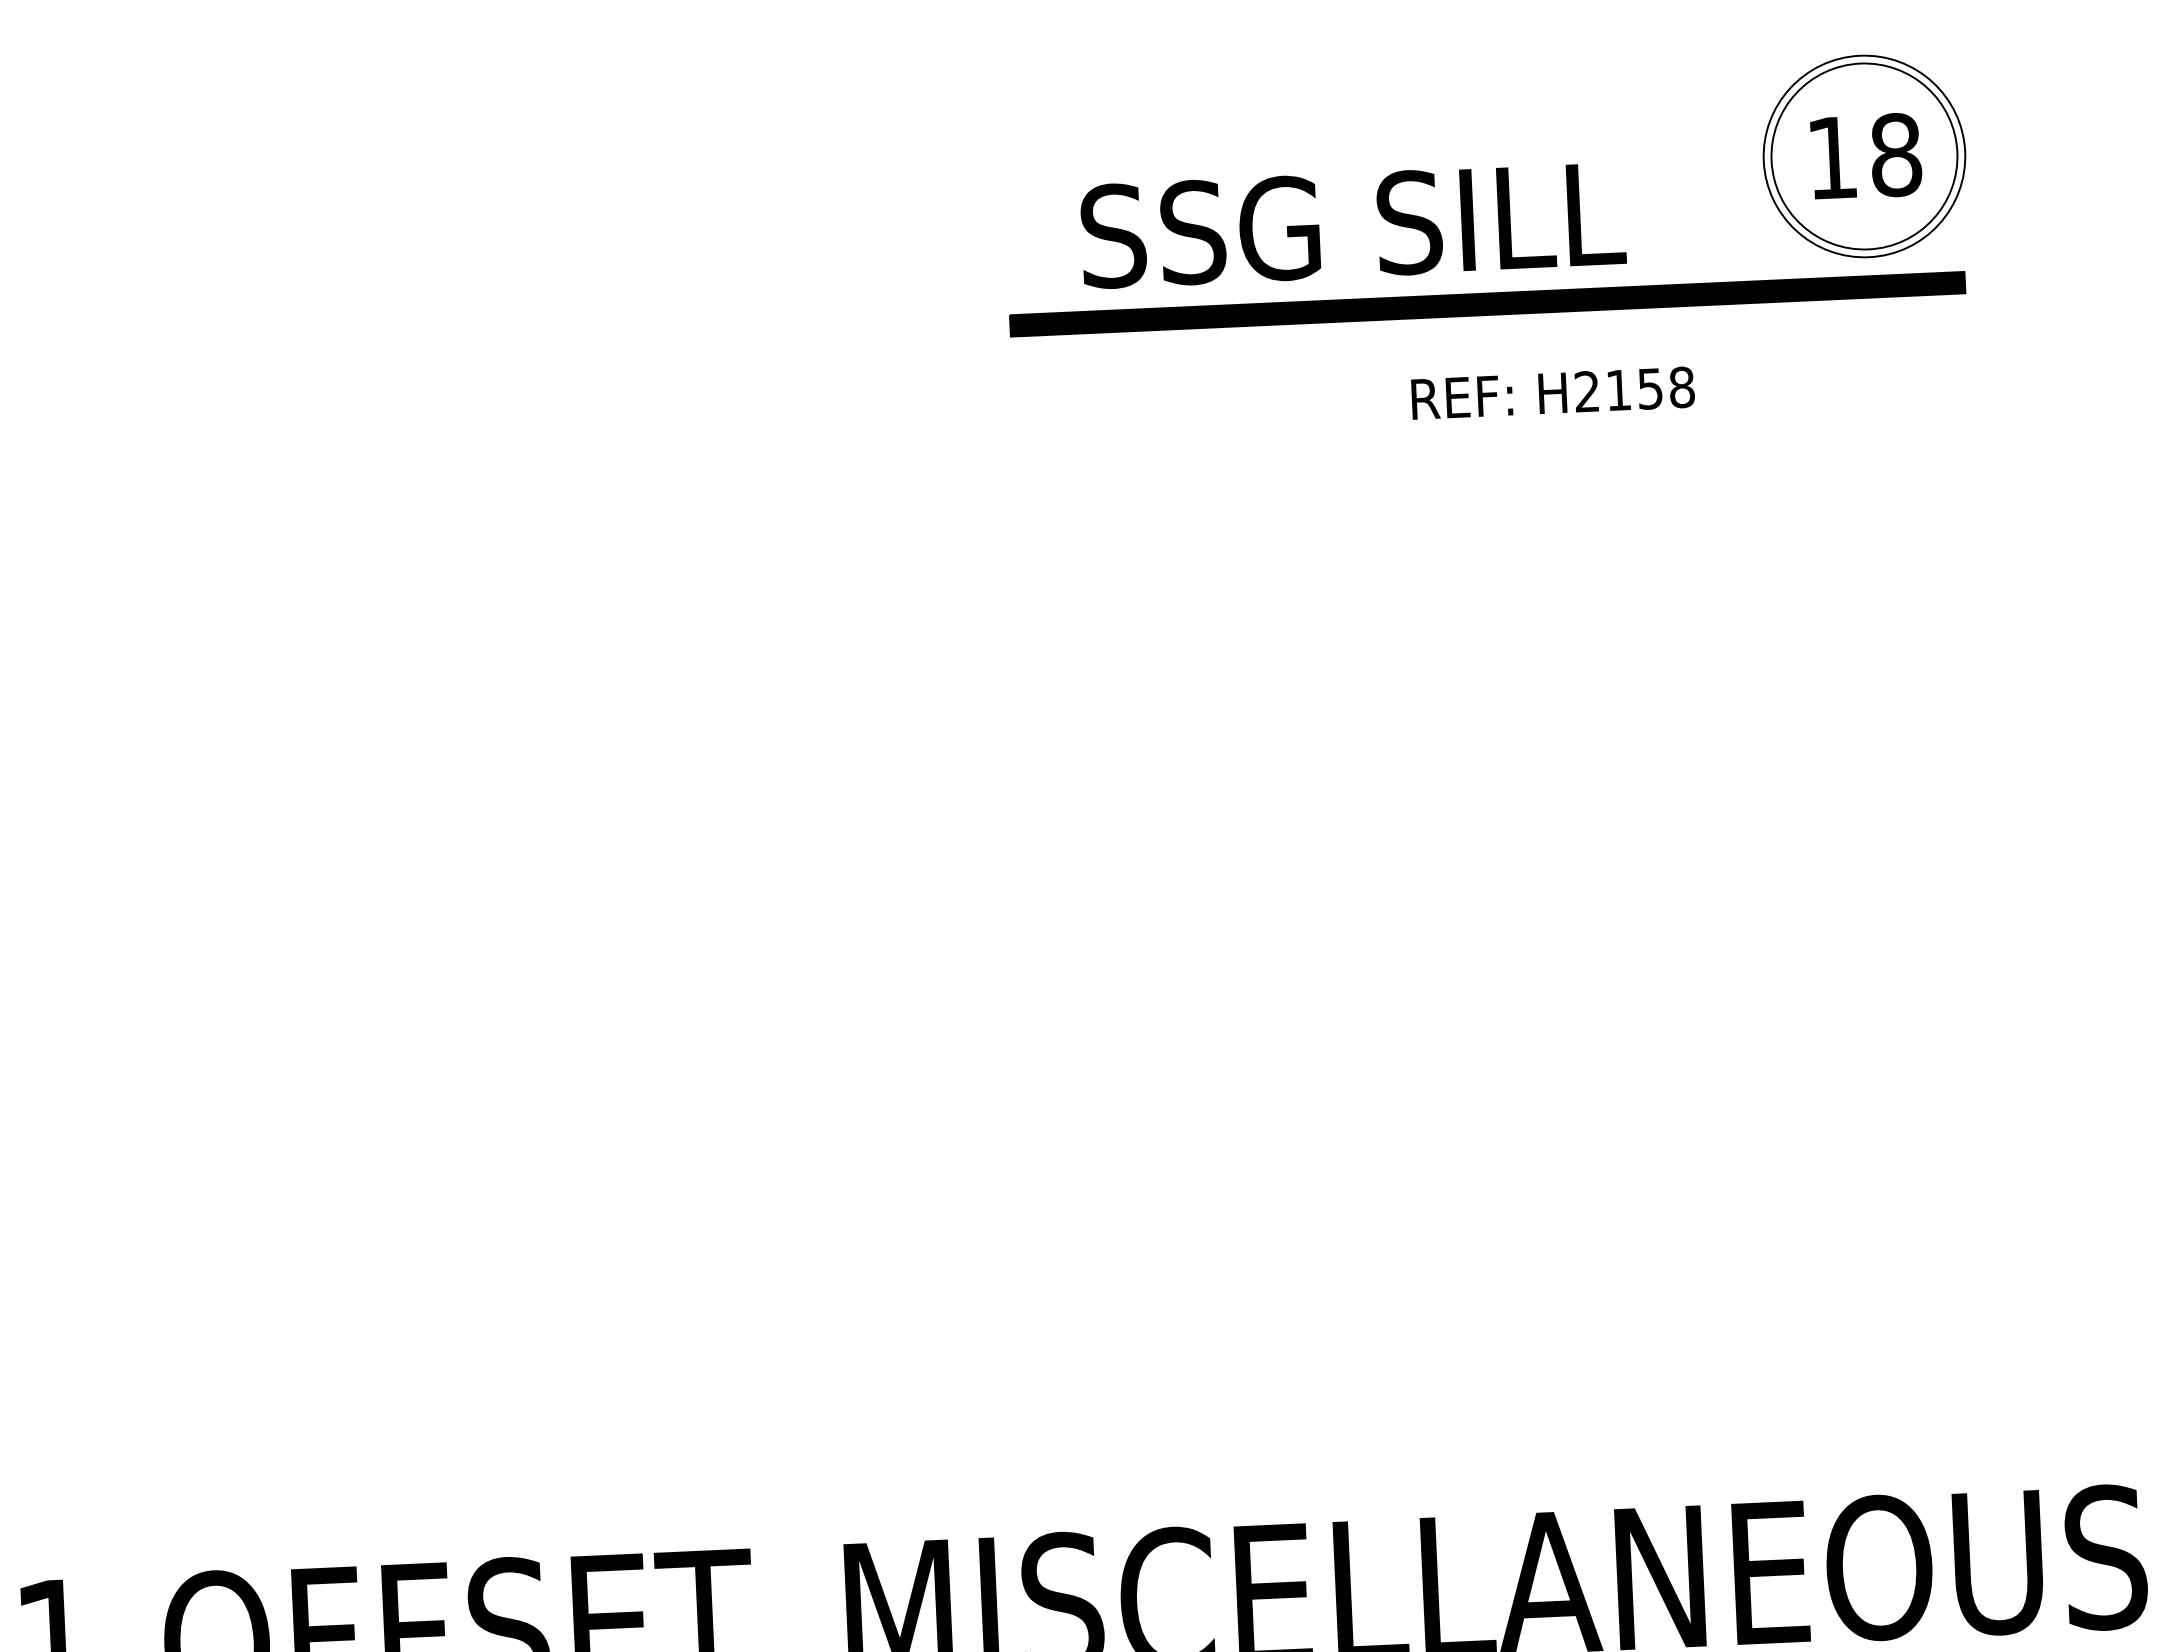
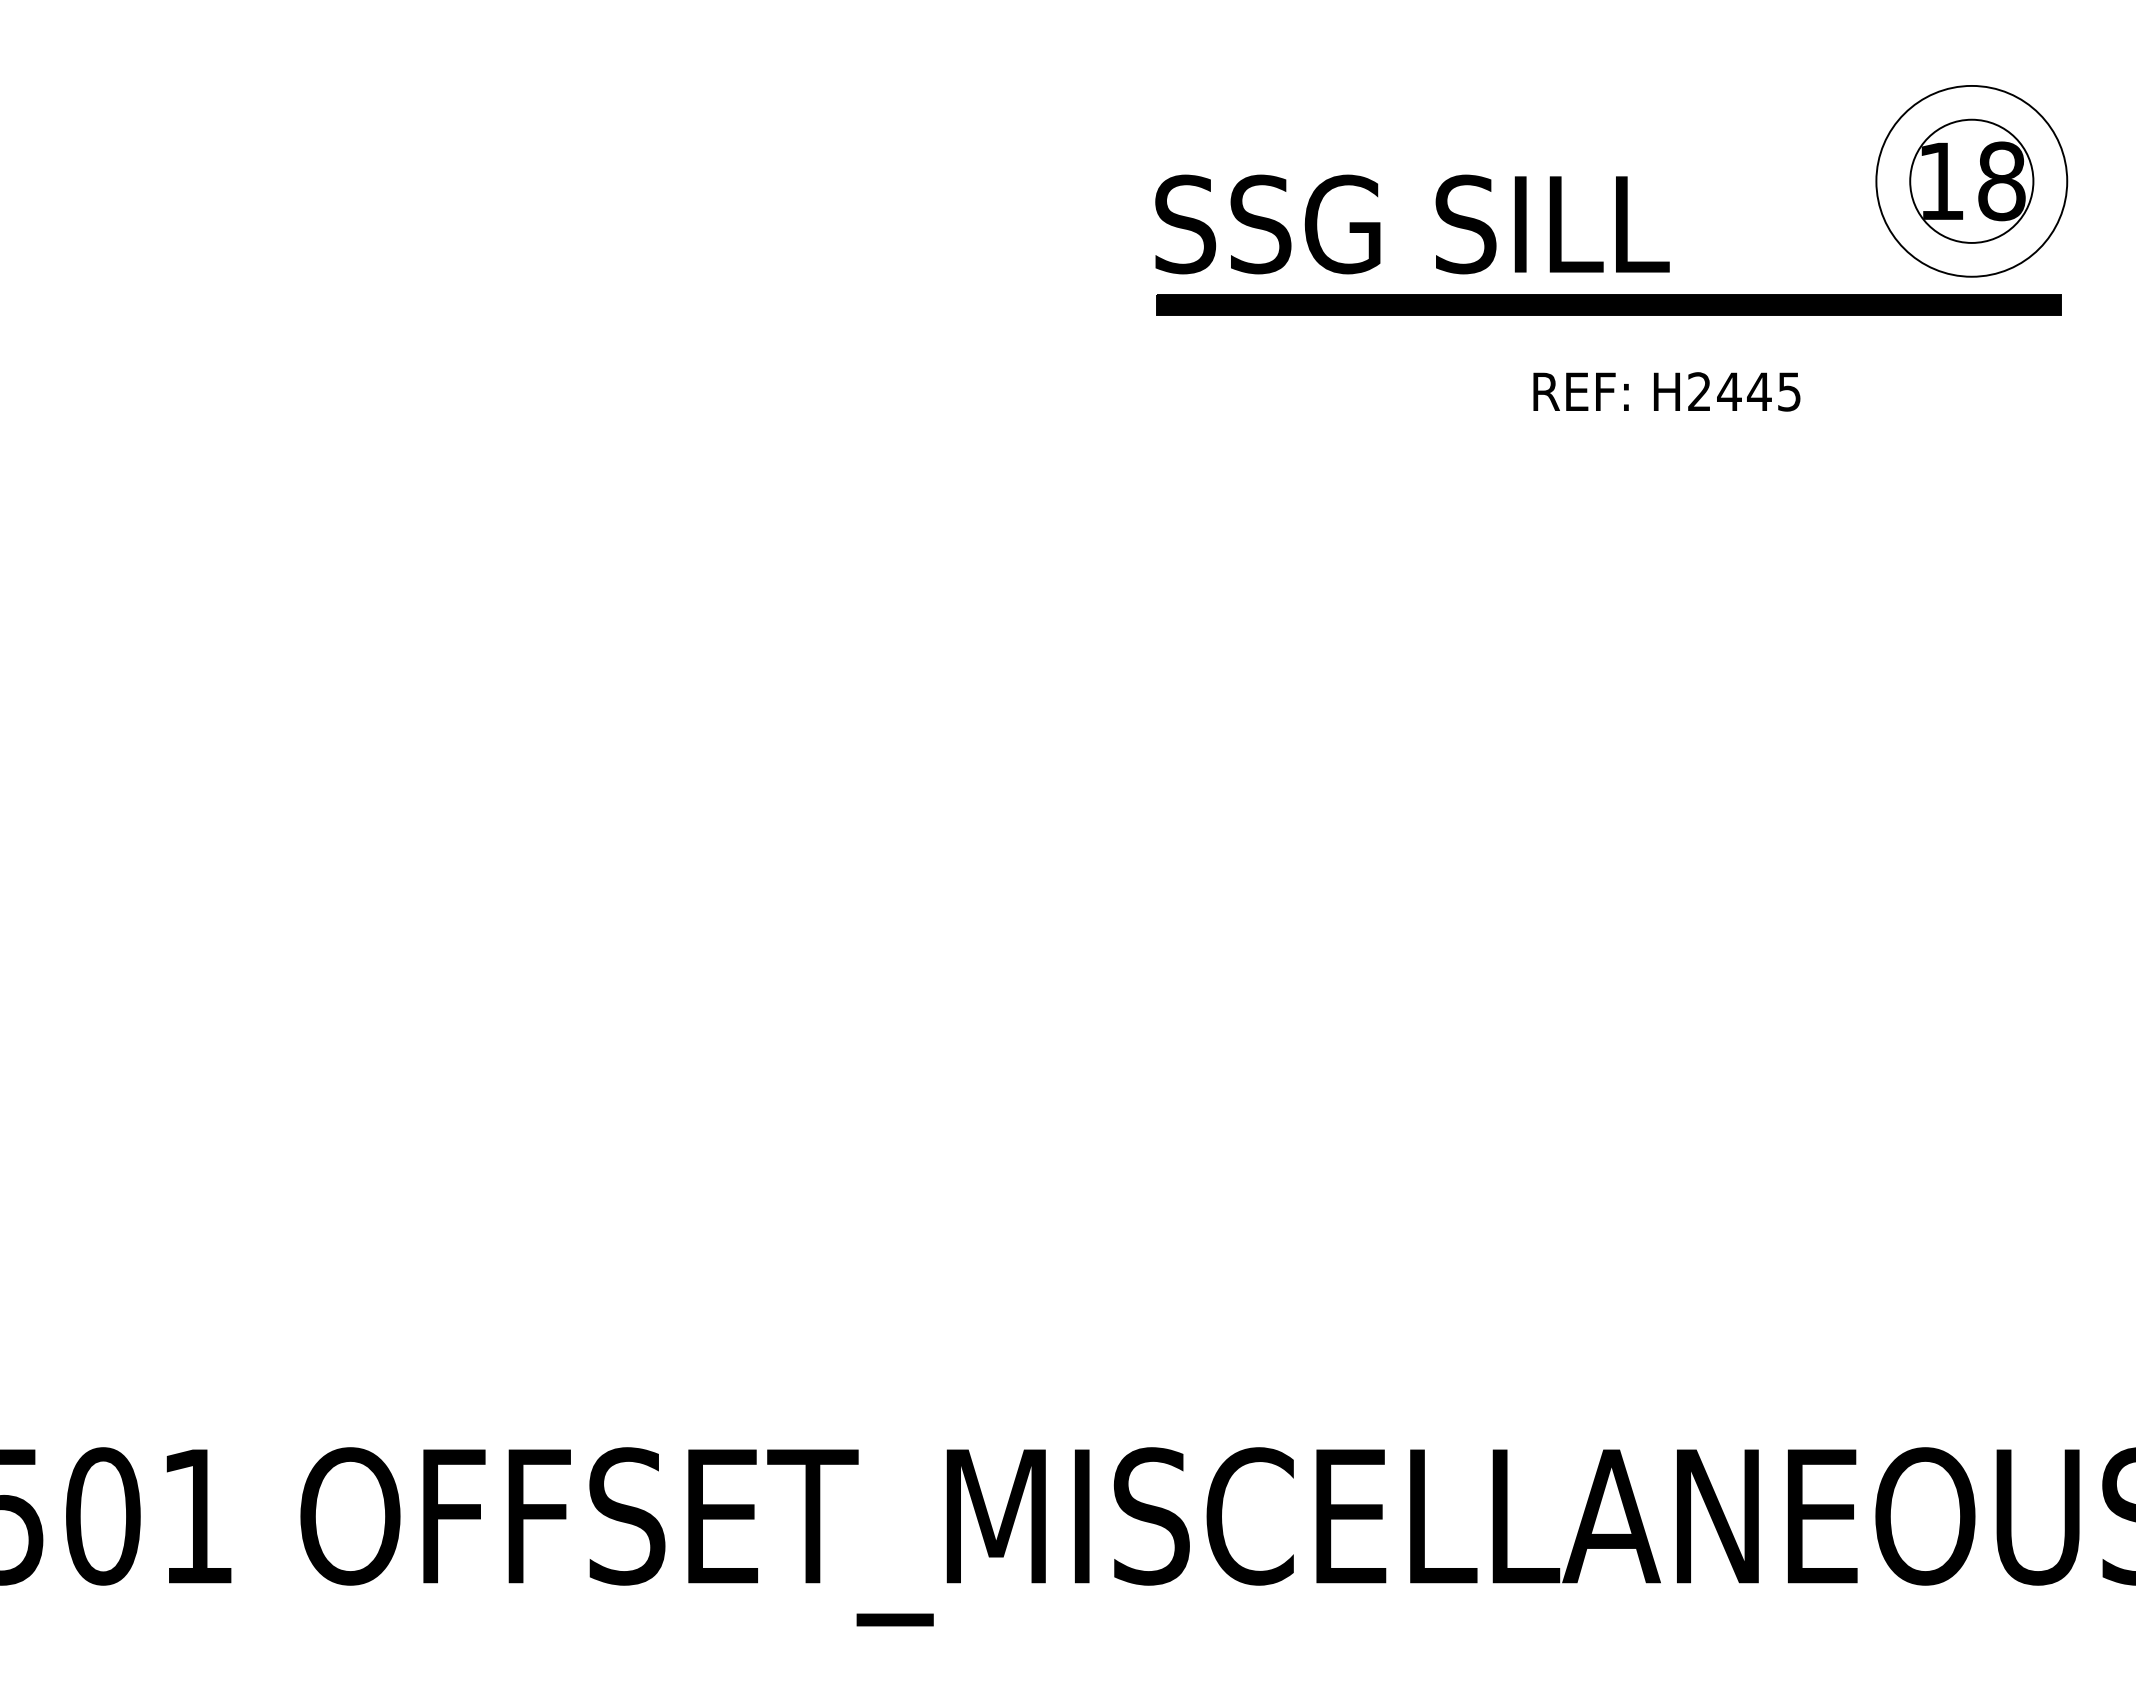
circle: (1864, 156) -> (1971, 181), size x0.7
text: (1353, 225) -> (1412, 224), moved
text: (1650, 388) -> (1759, 391), H2158 -> H2445

